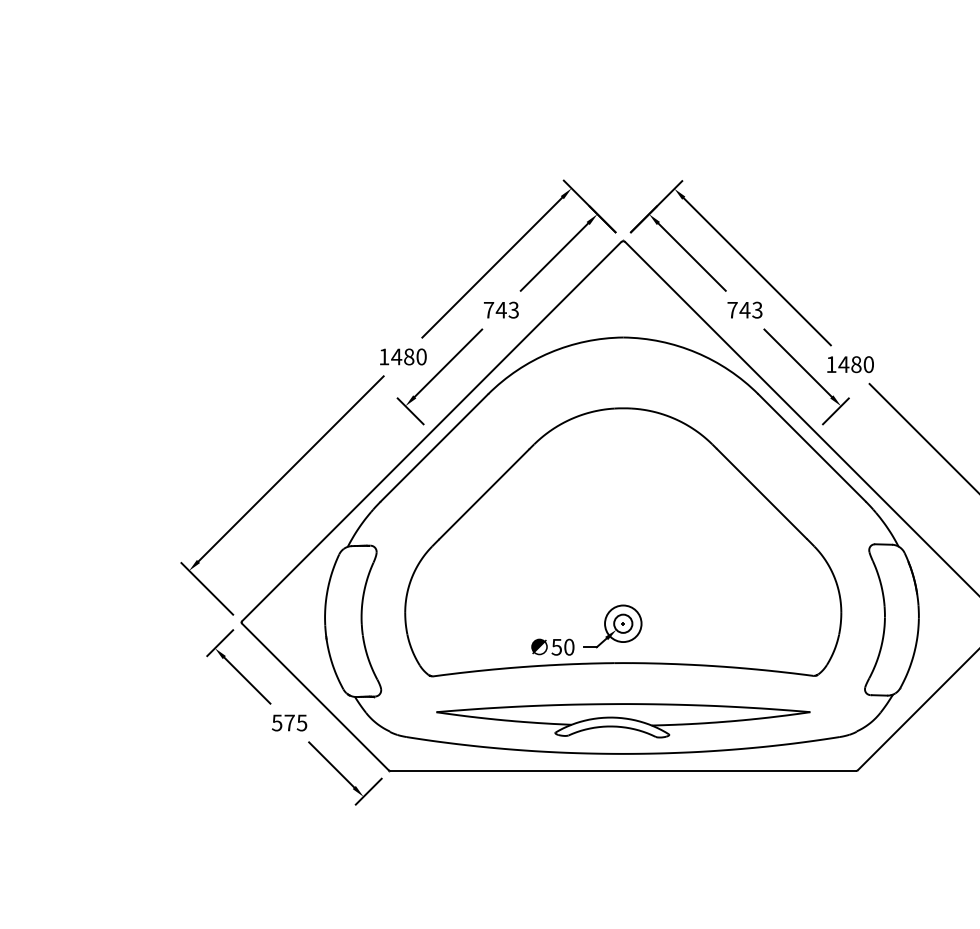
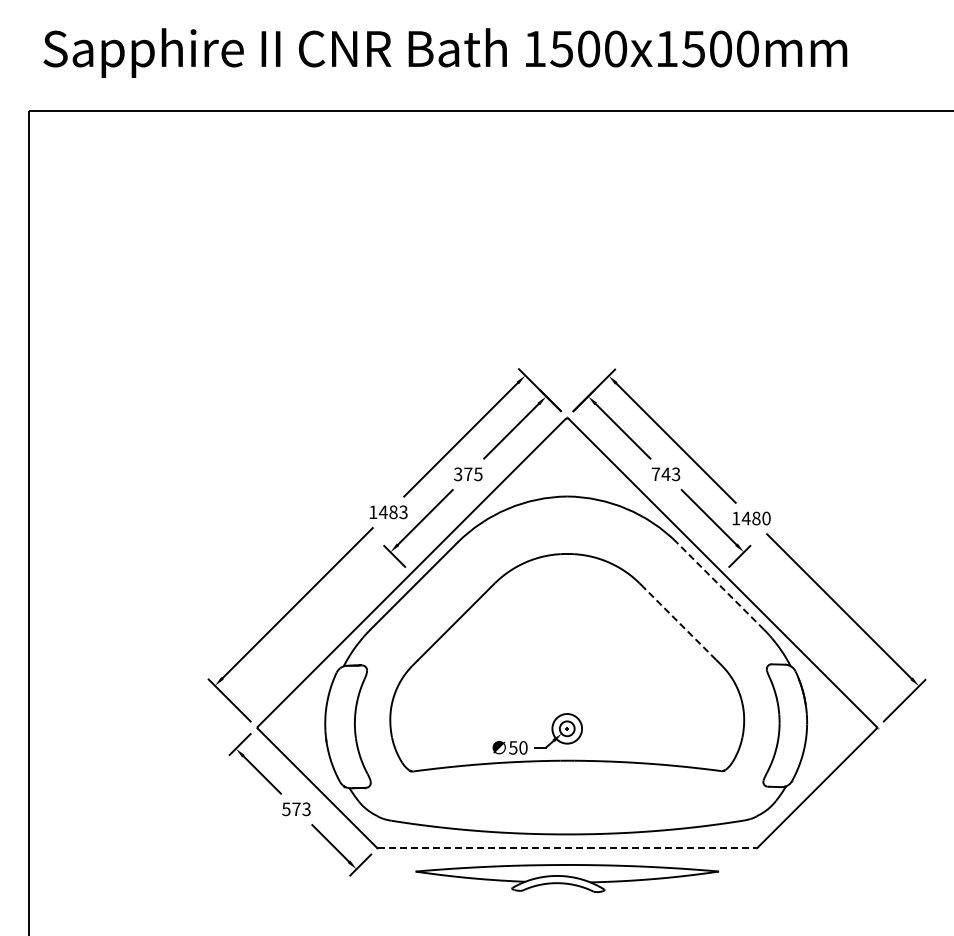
text: (501, 310) -> (468, 474), 743 -> 375
text: (421, 357) -> (403, 512), 1480 -> 1483
line: (812, 448) -> (720, 586), solid -> dashed
line: (761, 493) -> (679, 623), solid -> dashed
part: (623, 720) -> (567, 878), moved
text: (301, 721) -> (306, 808), 575 -> 573
line: (623, 771) -> (567, 848), solid -> dashed

